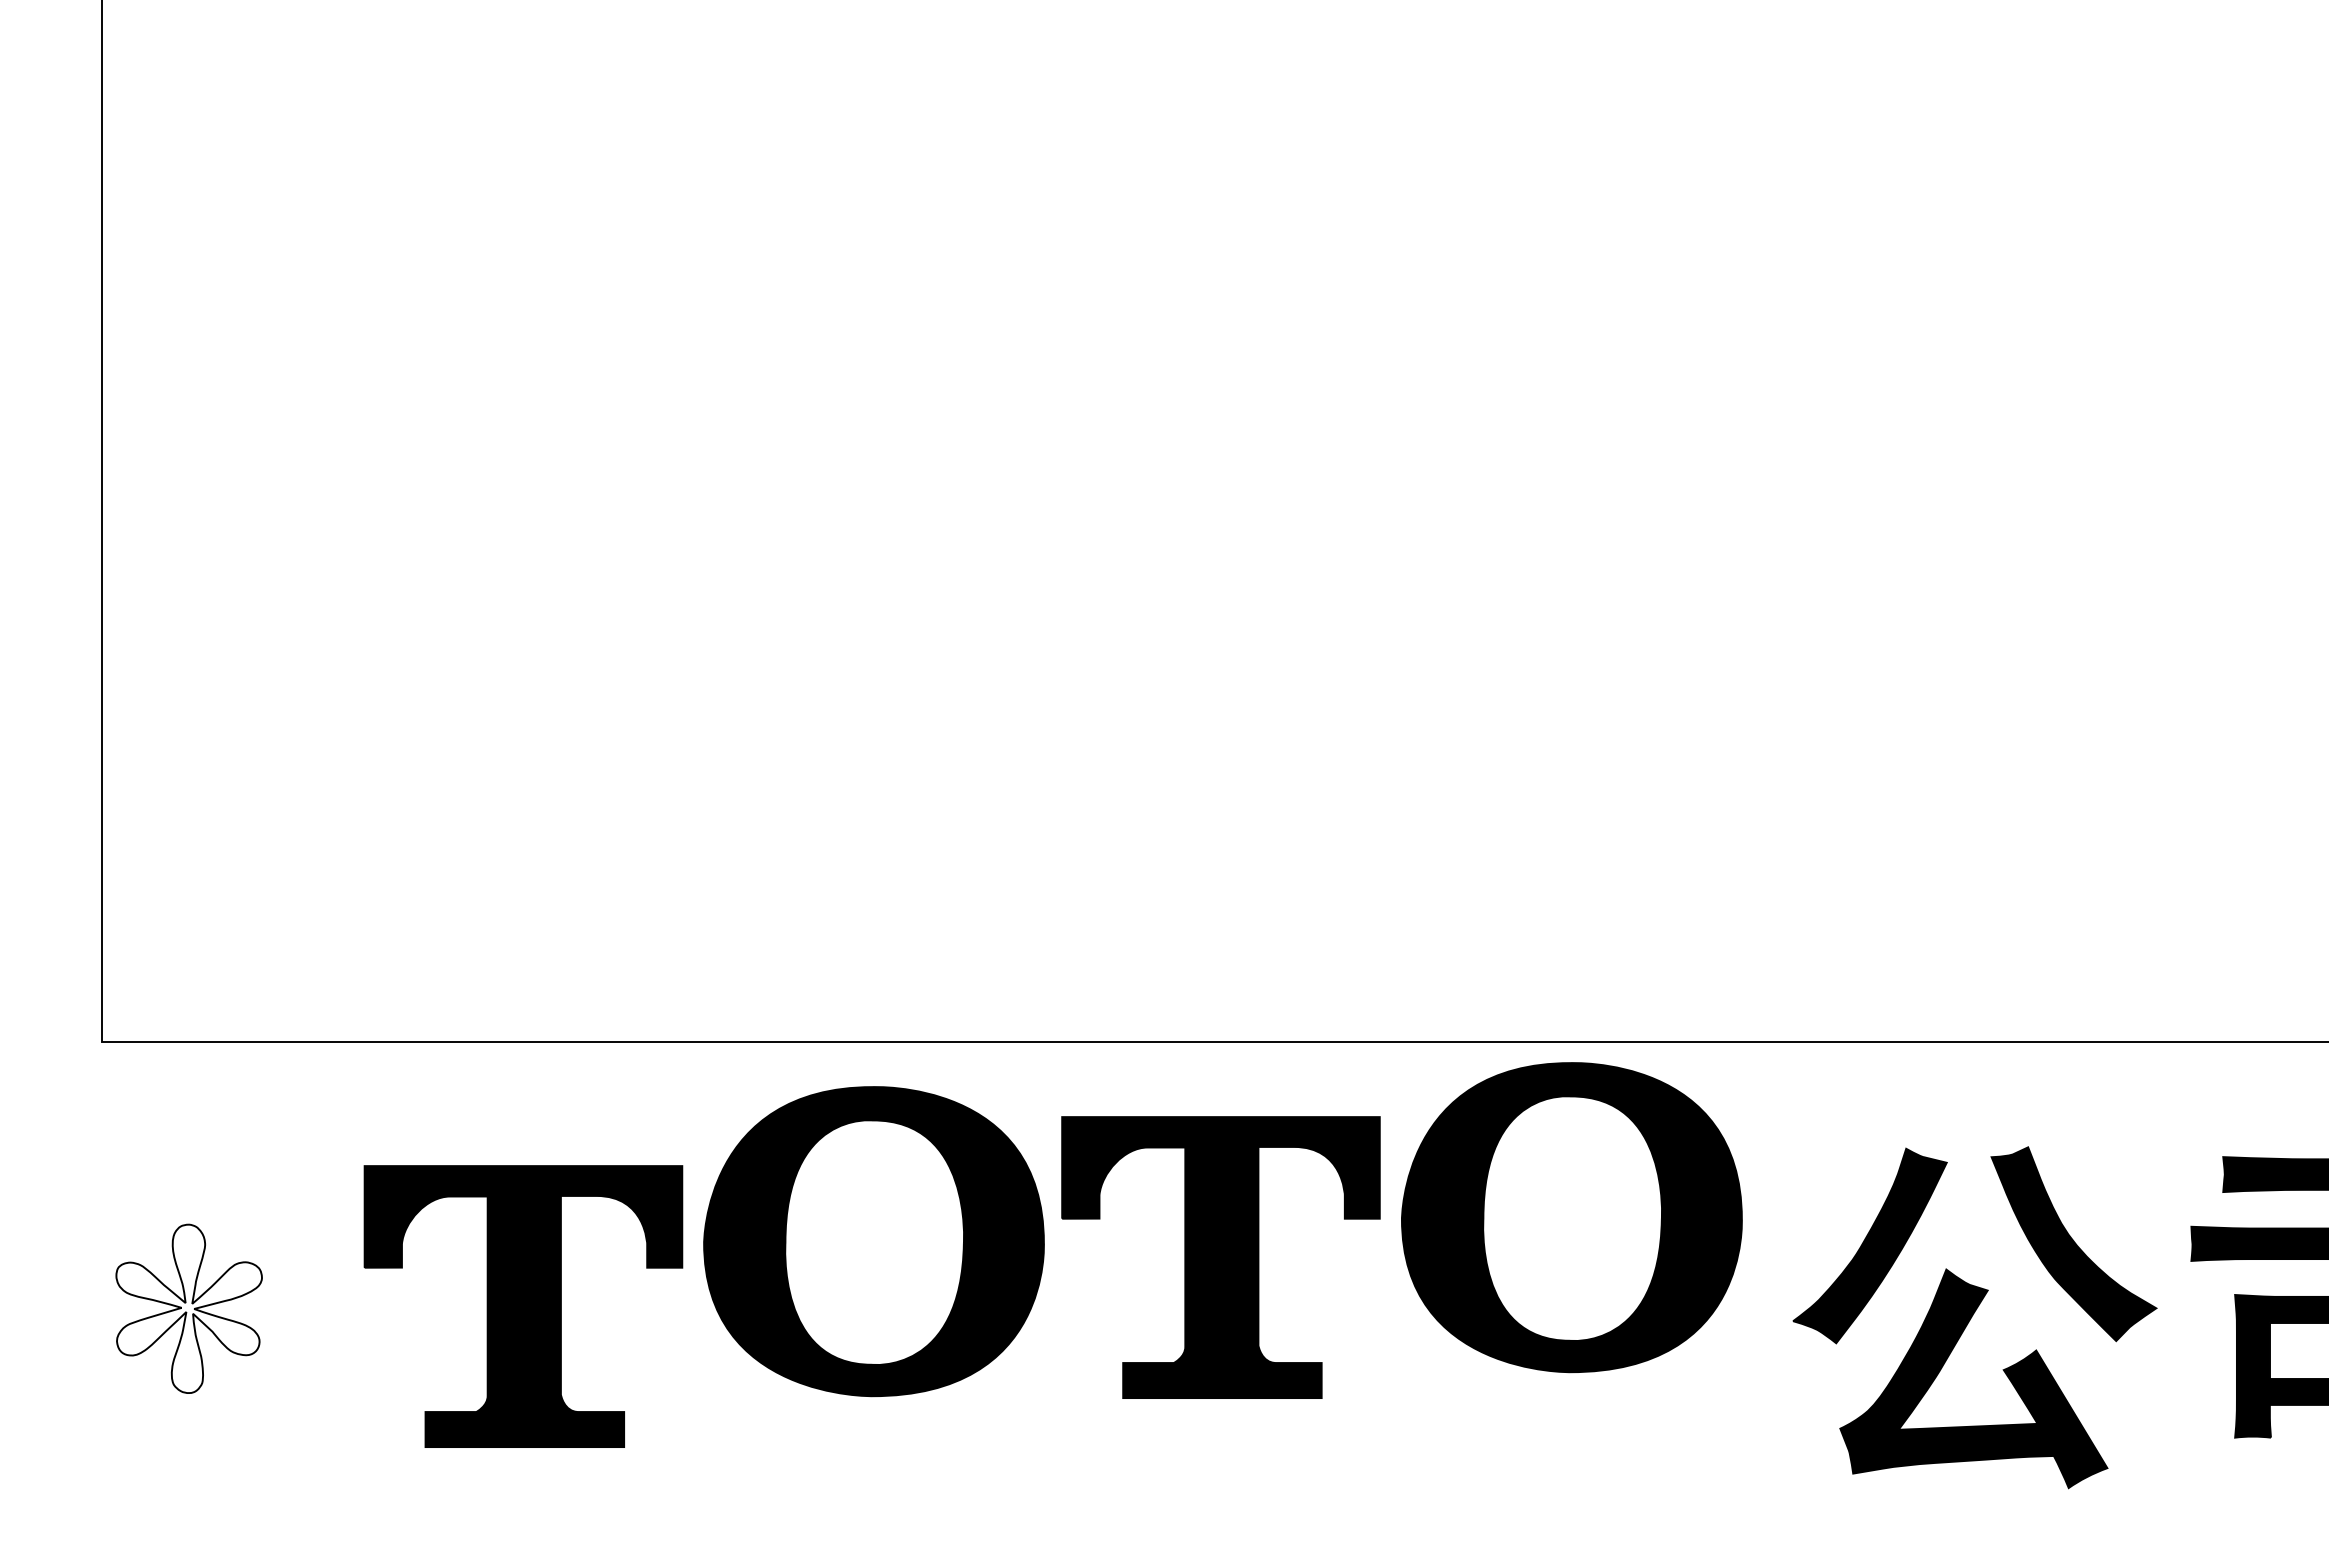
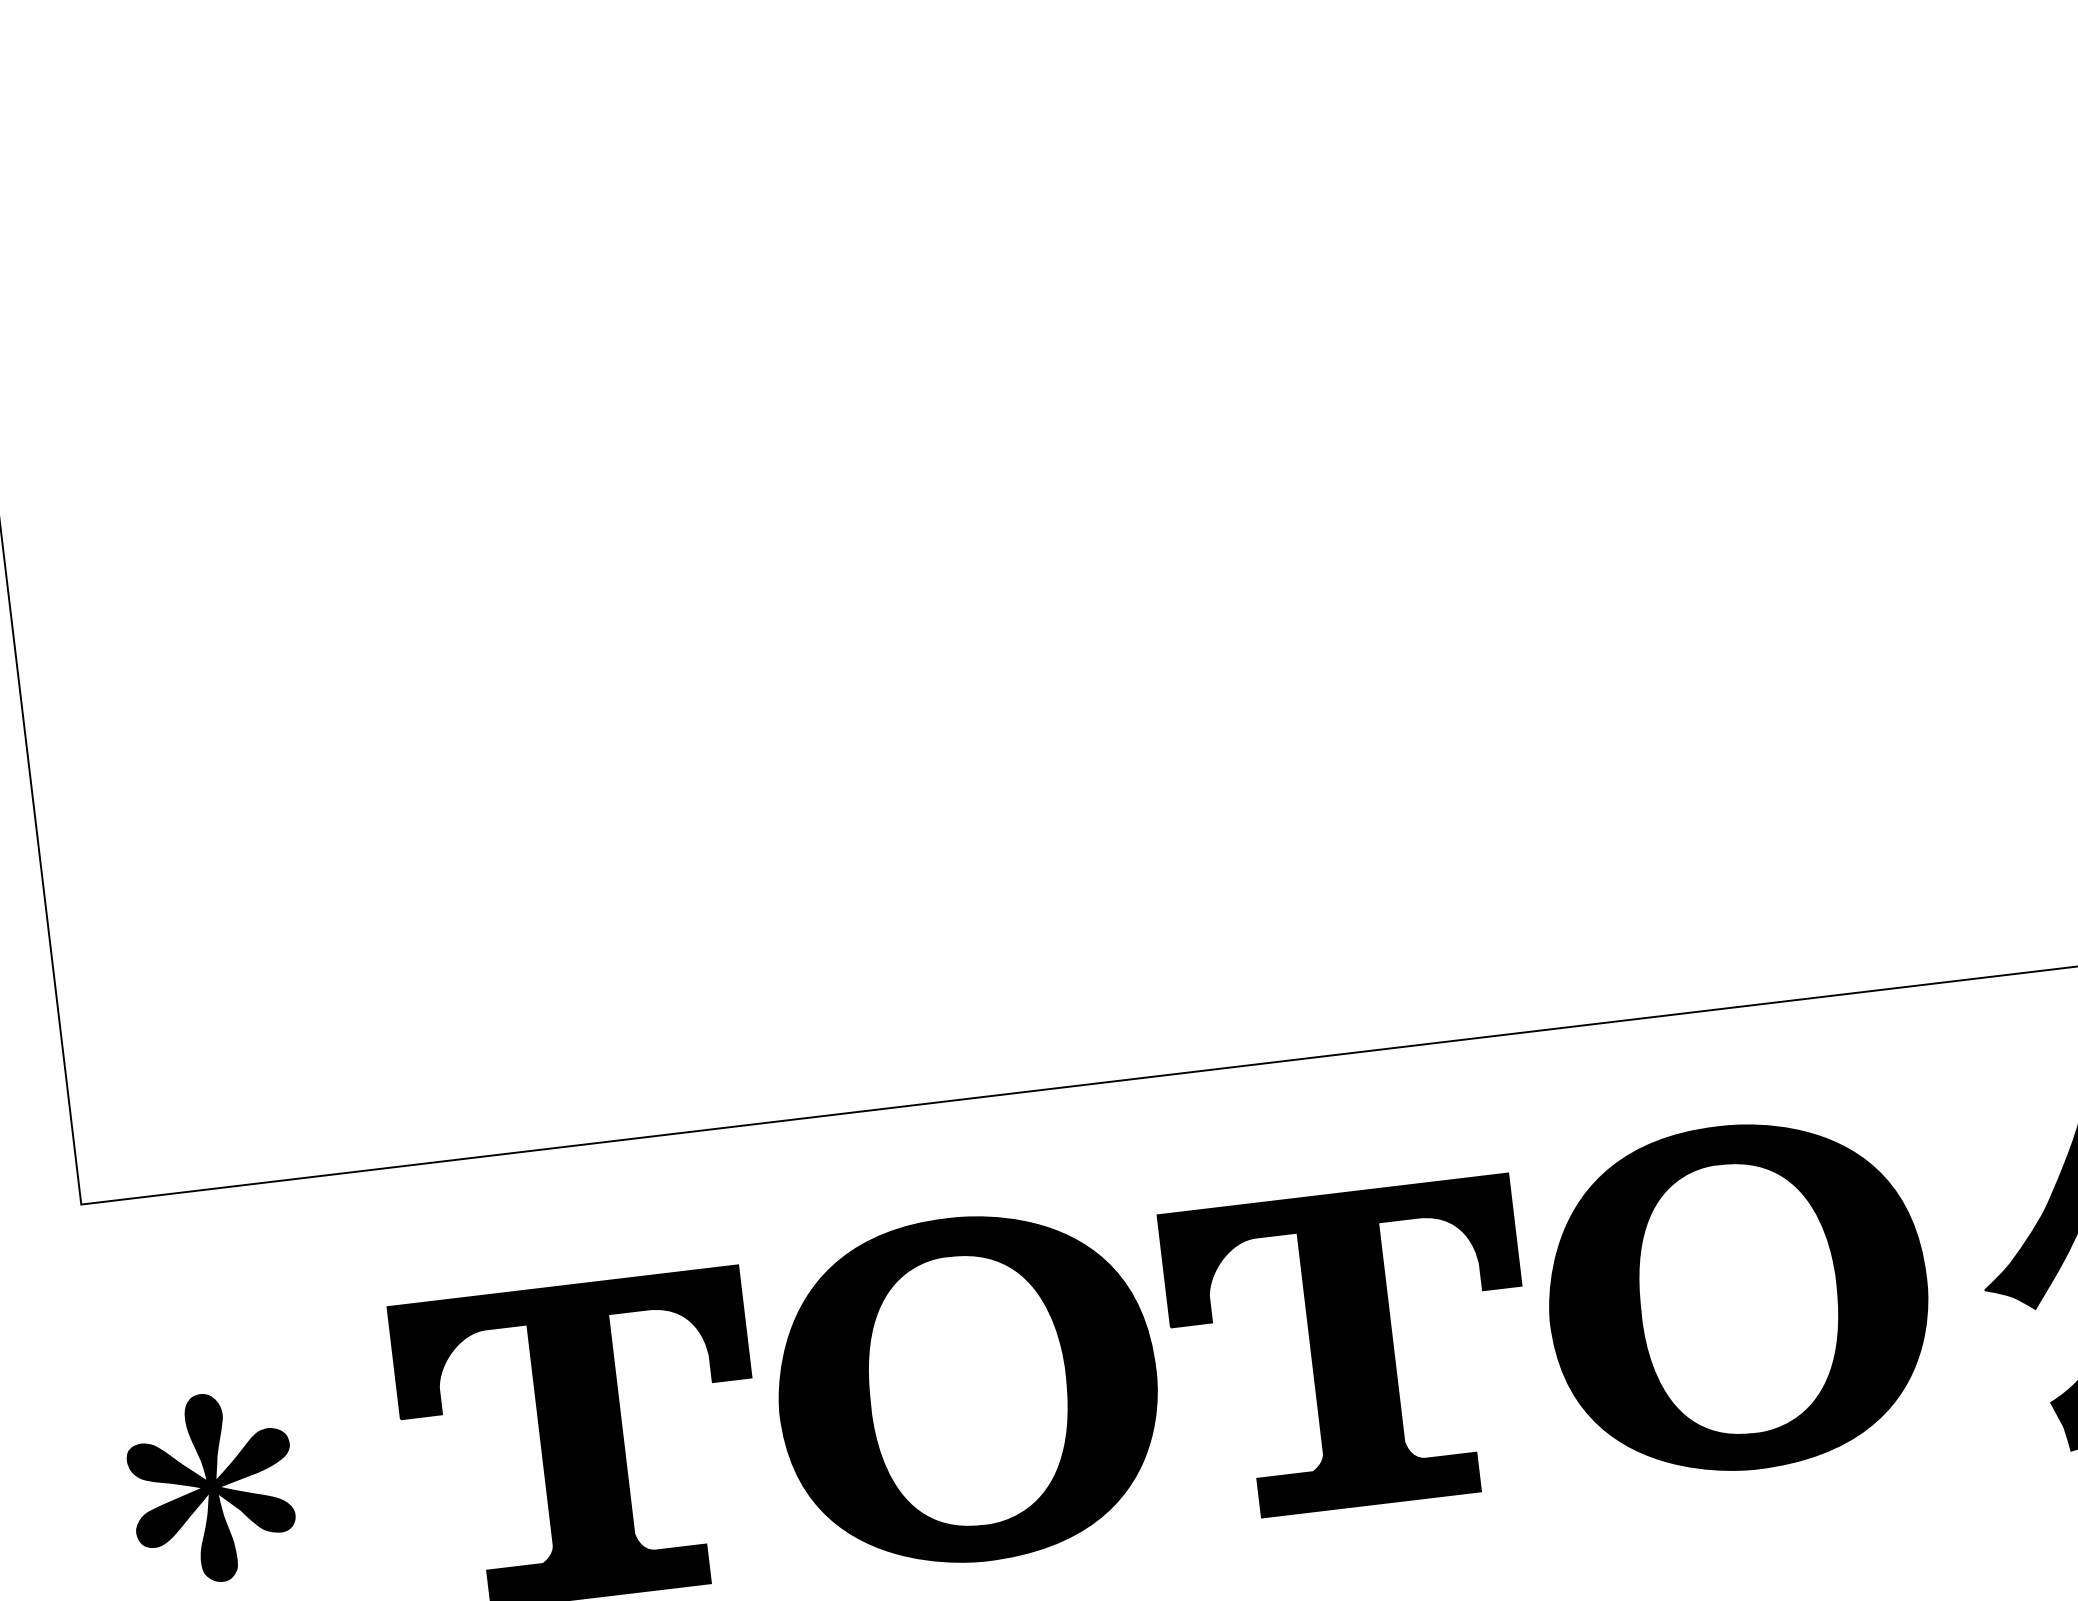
part: (1571, 1217) -> (1737, 1297), moved
part: (873, 1241) -> (967, 1389), moved
part: (1220, 1257) -> (1350, 1349), moved
fill: (188, 1308) -> (211, 1487), added

